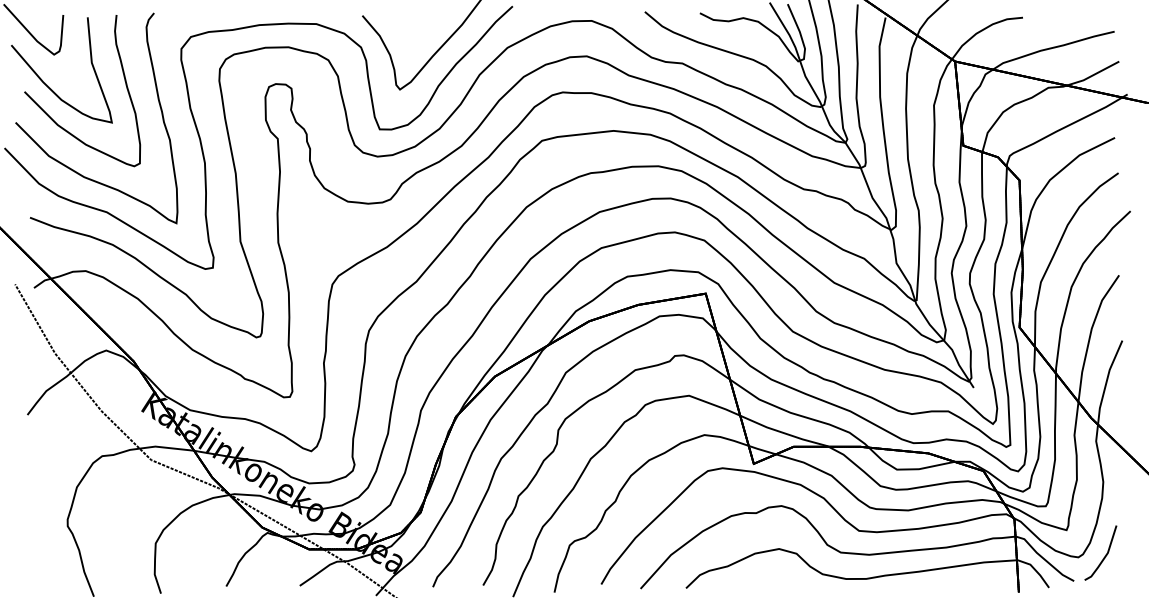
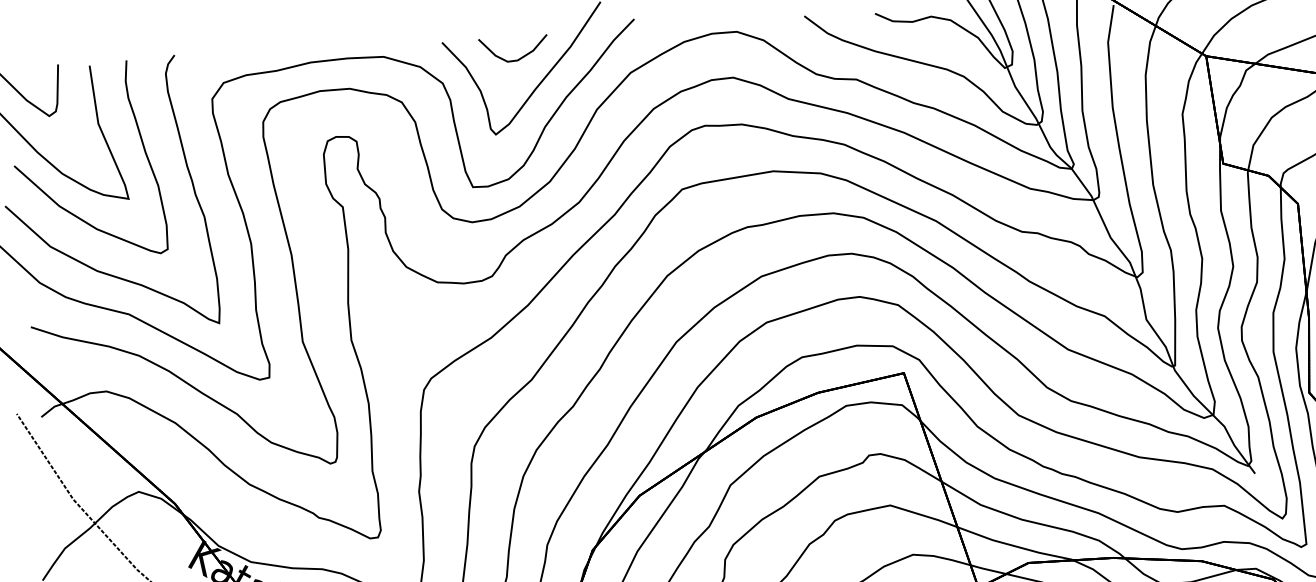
curve: (420, 31) -> (517, 58), added

